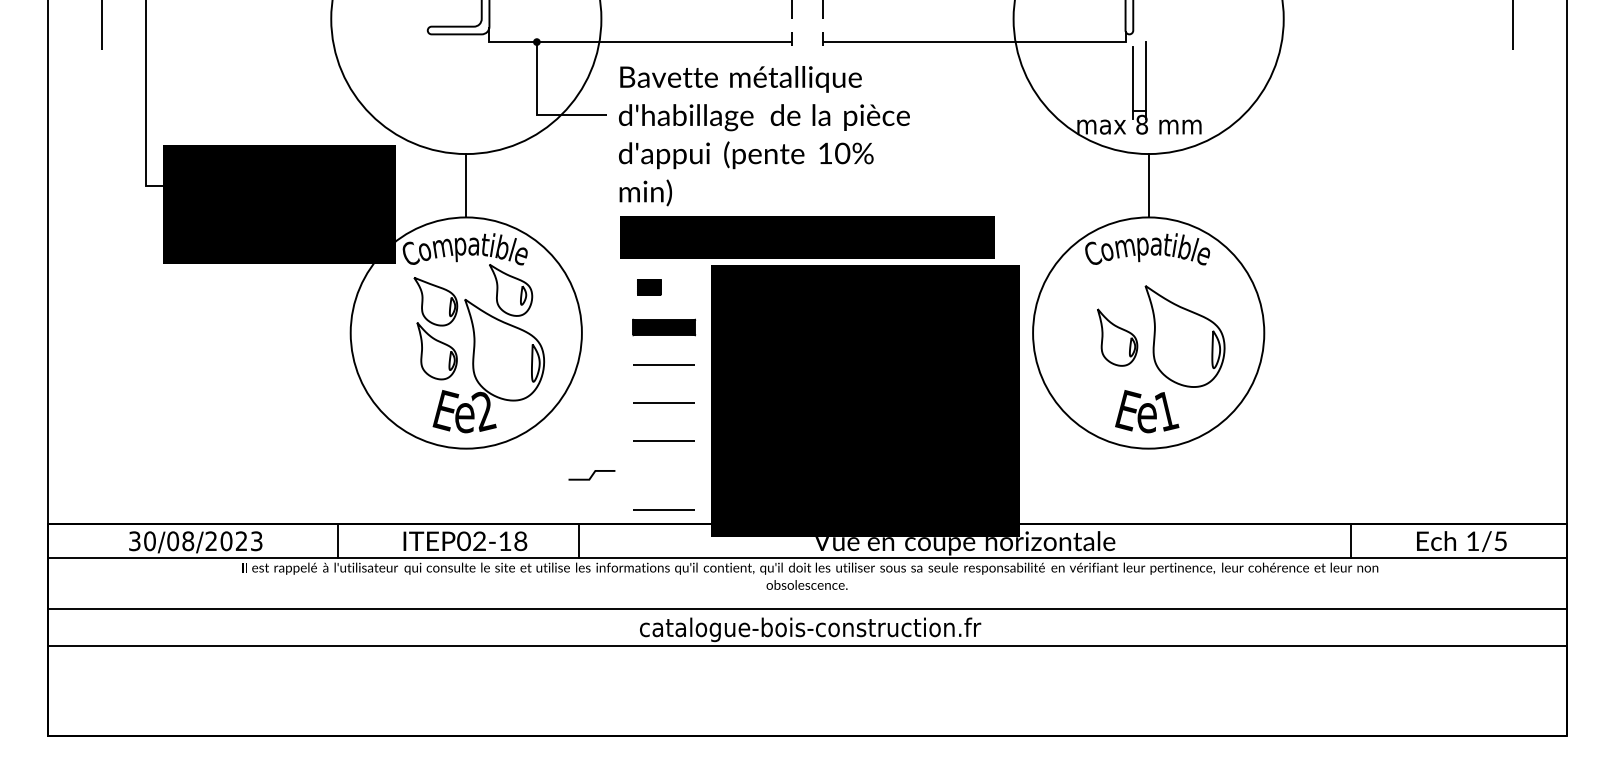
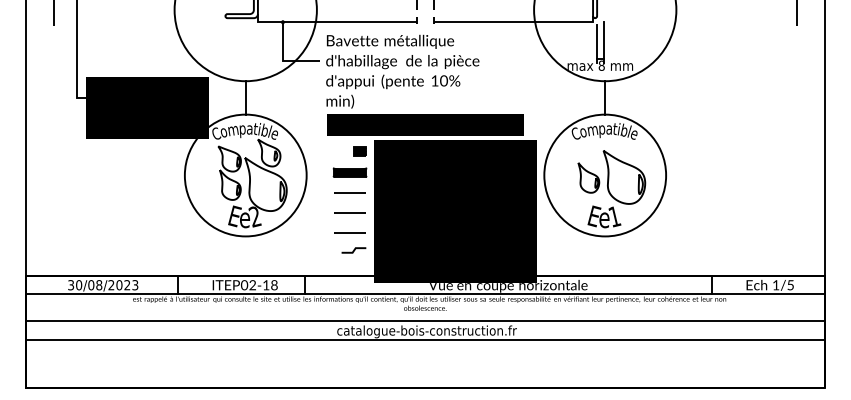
part: (648, 287) -> (359, 151), moved
line: (591, 475) -> (353, 250), moved
line: (663, 509) -> (349, 268), removed

